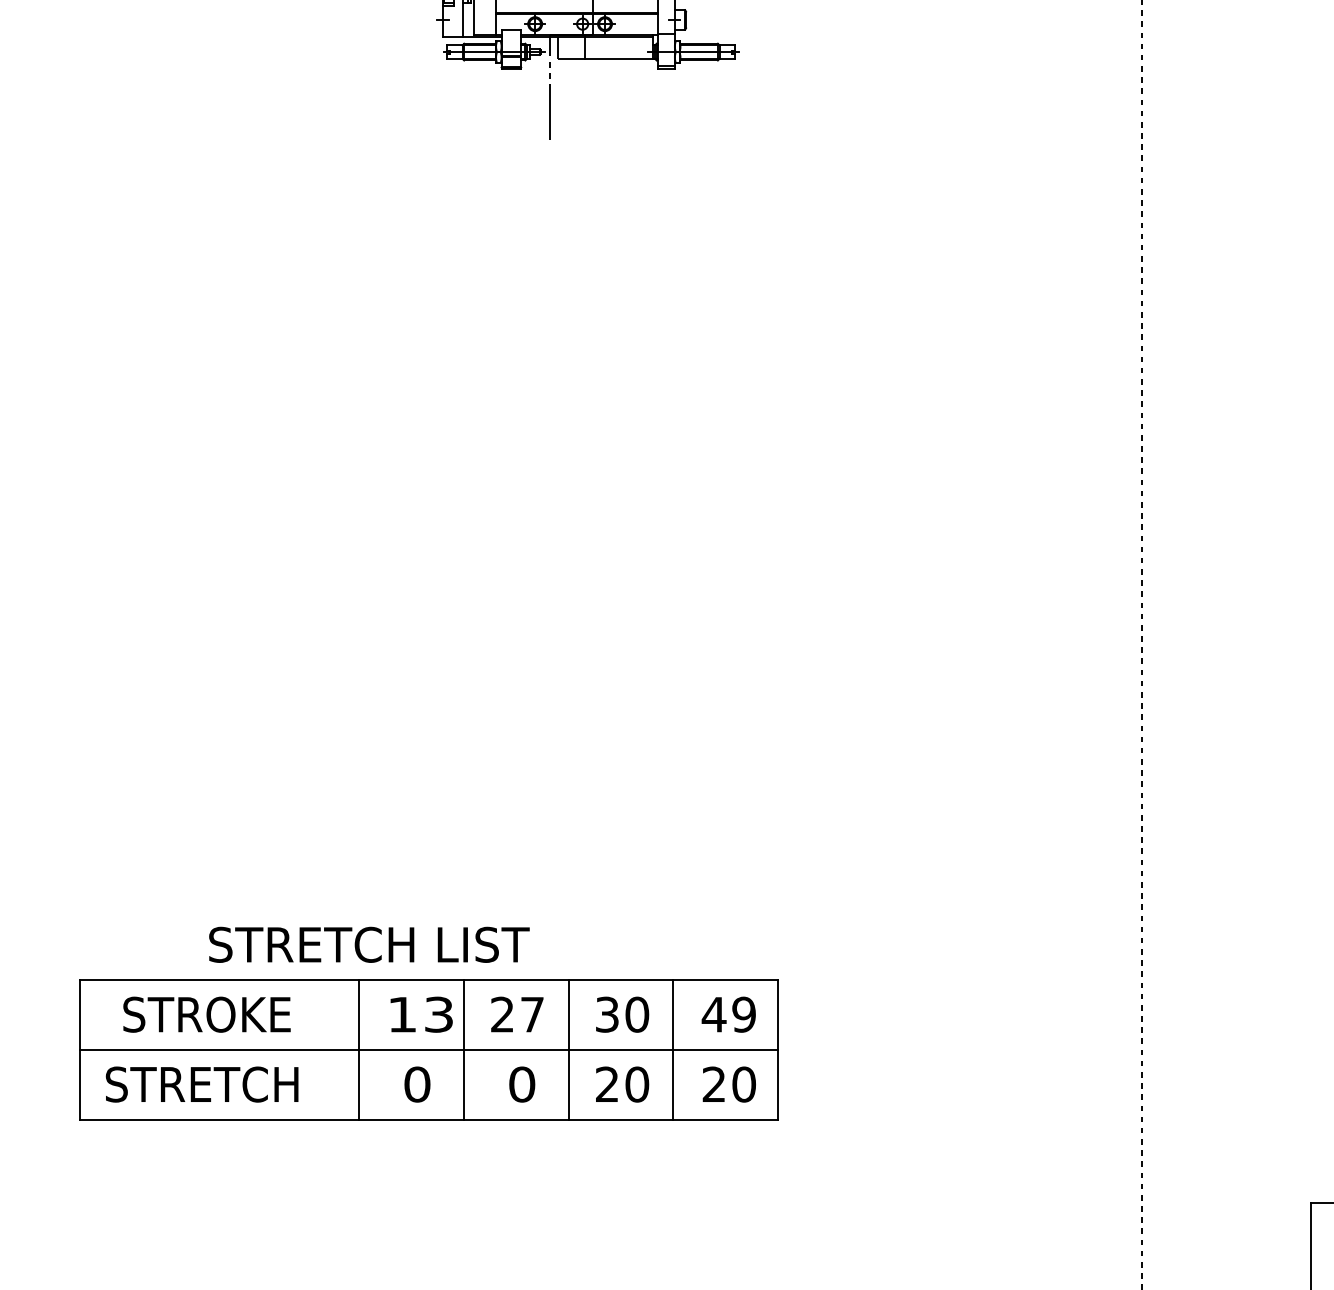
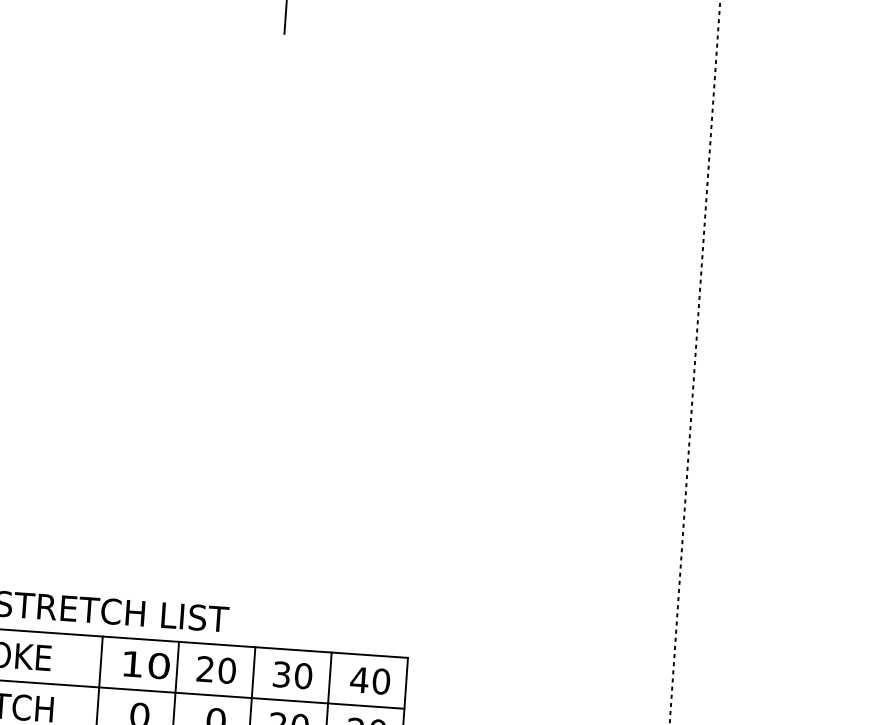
text: (438, 1014) -> (158, 665), 13 -> 10
text: (532, 1014) -> (227, 670), 27 -> 20
text: (743, 1014) -> (380, 681), 49 -> 40

